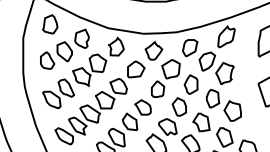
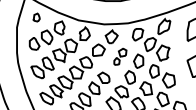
part: (50, 24) -> (36, 17), size x0.6
part: (165, 78) -> (120, 56), size x0.6

